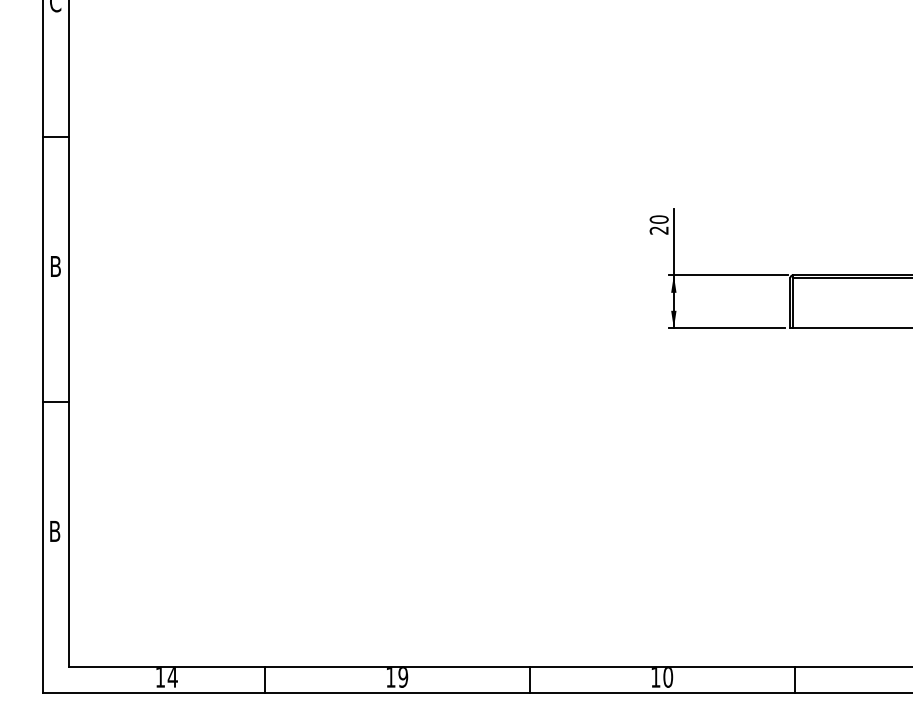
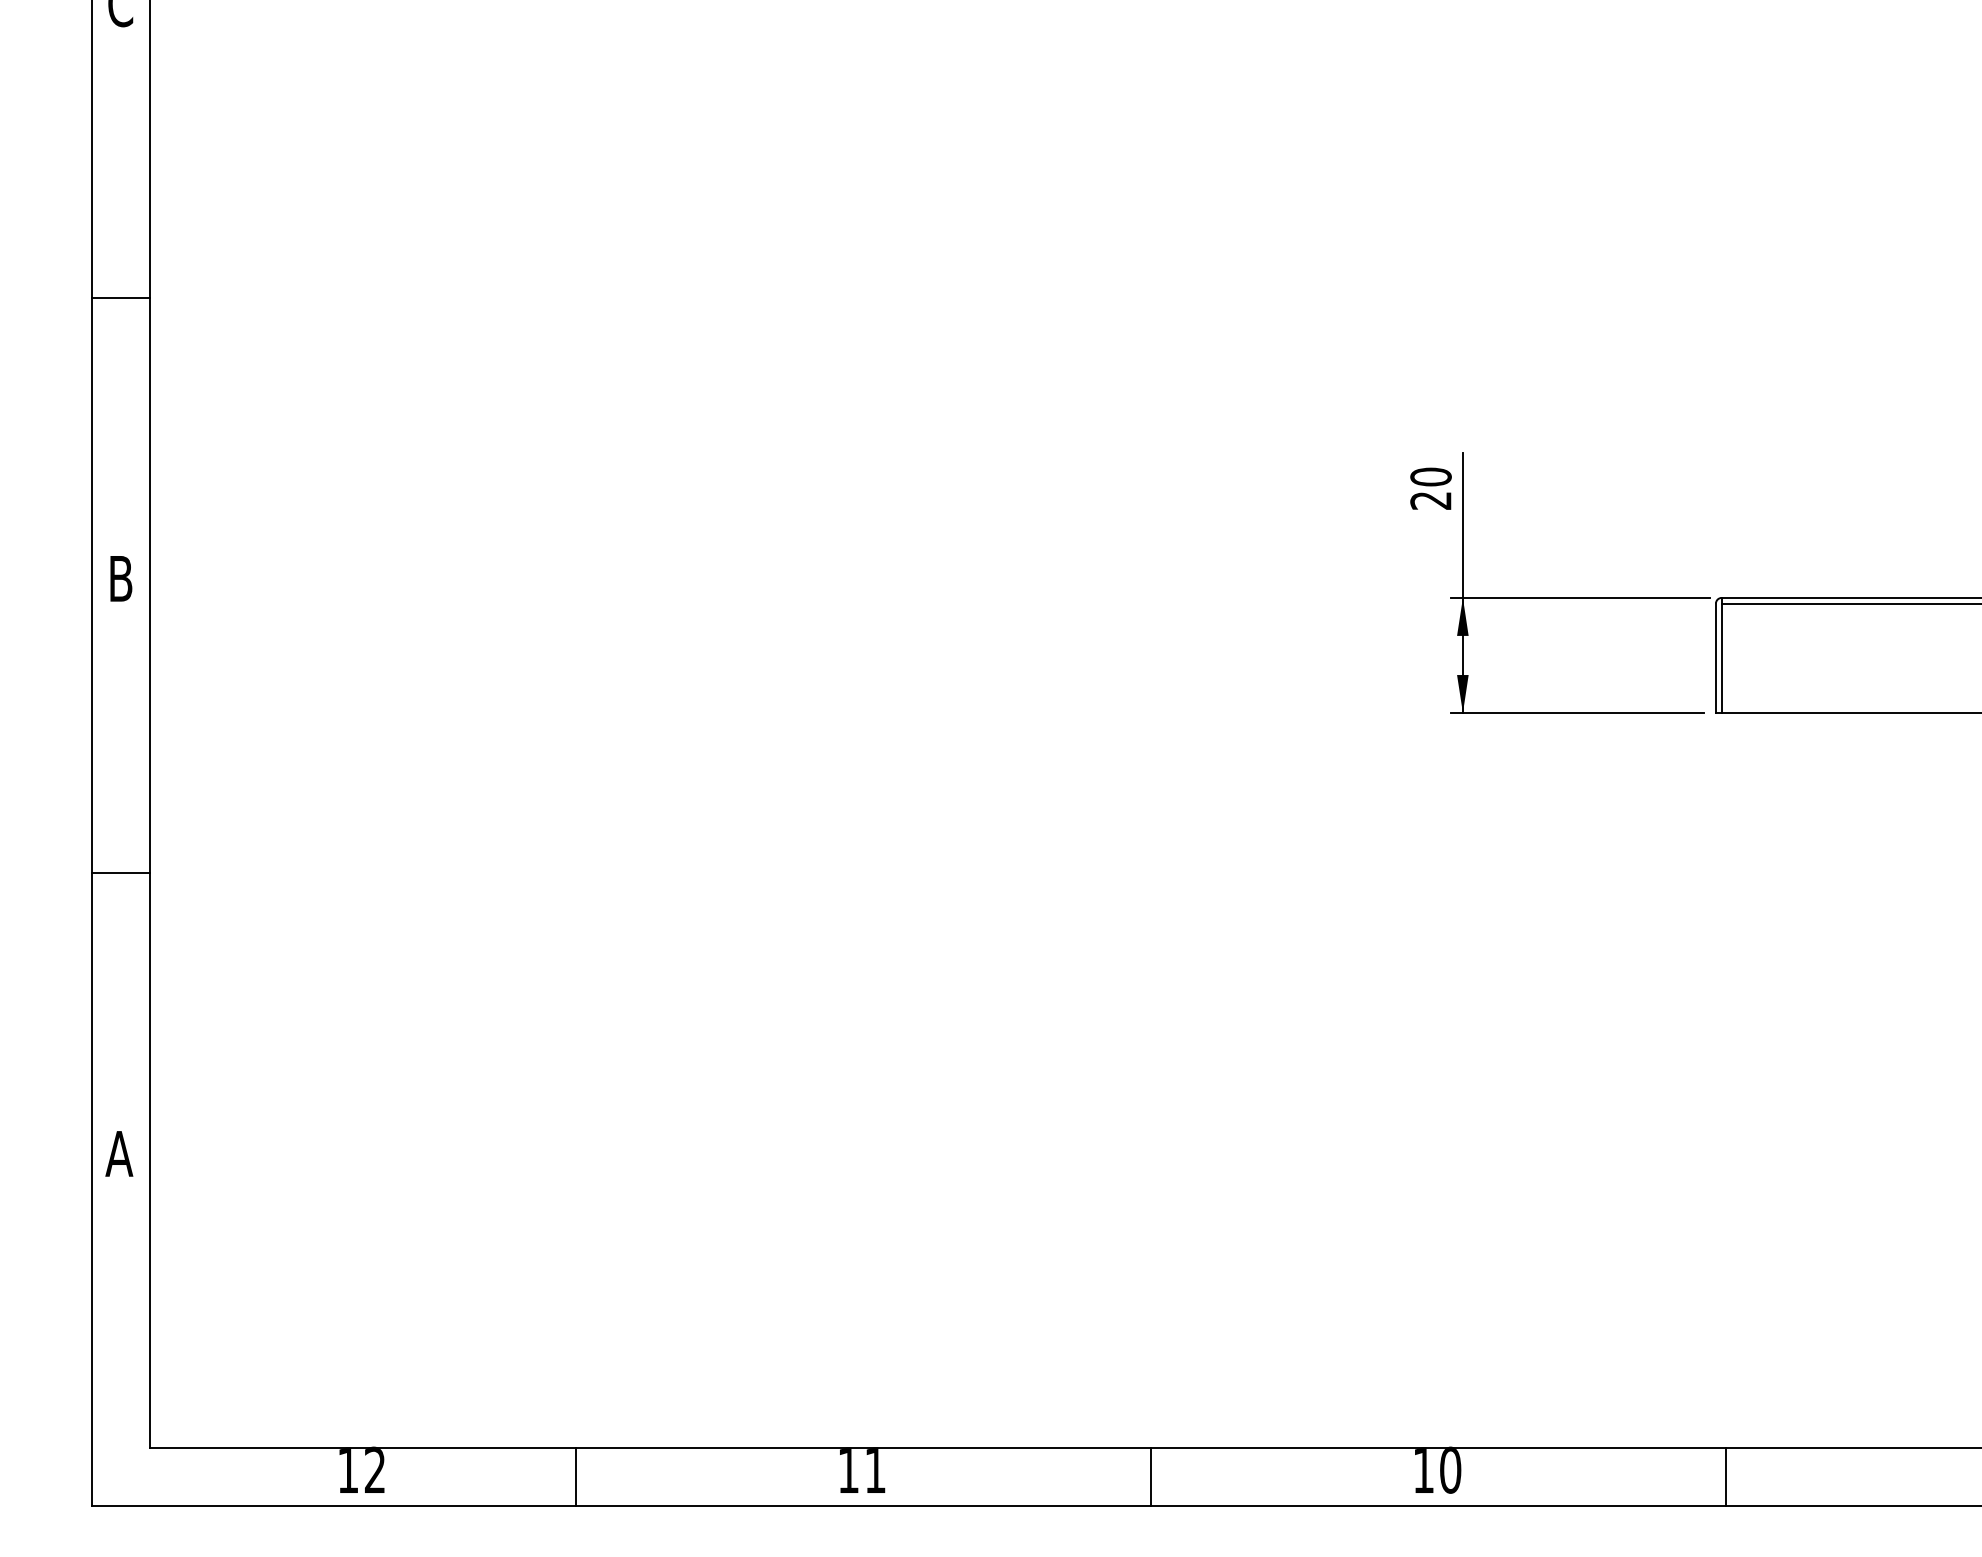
text: (54, 531) -> (118, 1154), B -> A
text: (172, 677) -> (374, 1471), 14 -> 12
text: (403, 677) -> (875, 1471), 19 -> 11

